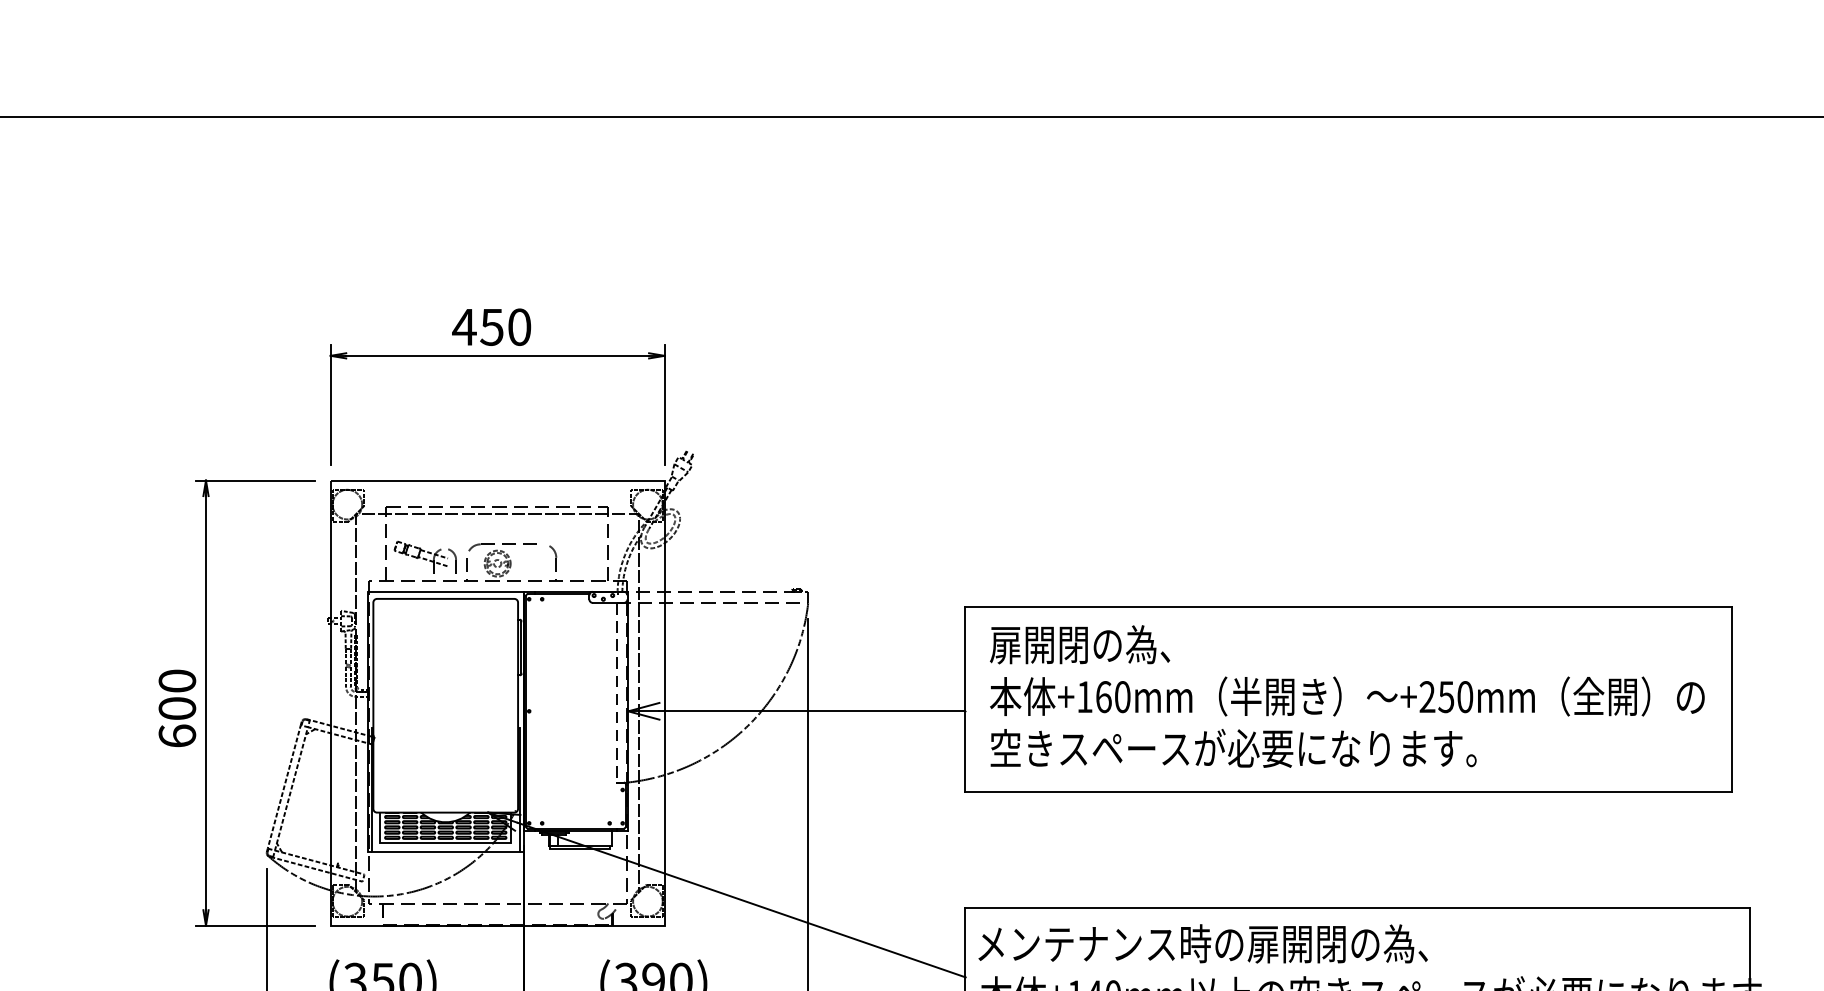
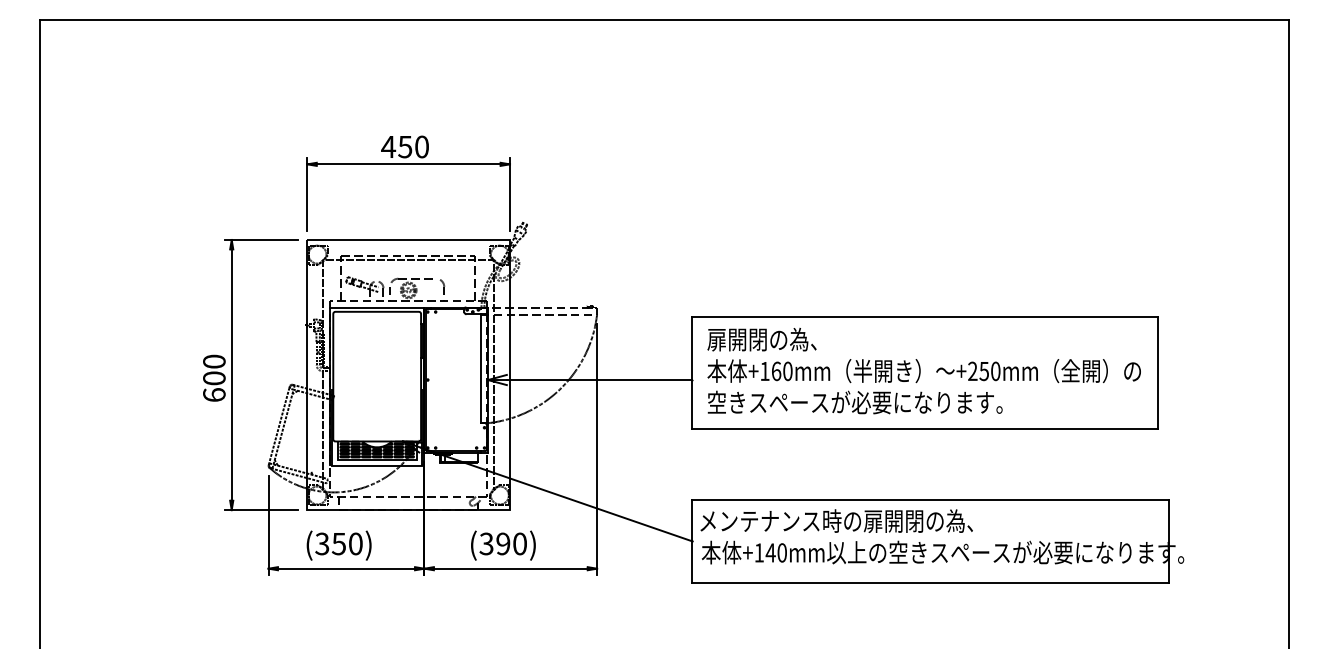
line: (617, 693) -> (481, 369), dashed -> solid

